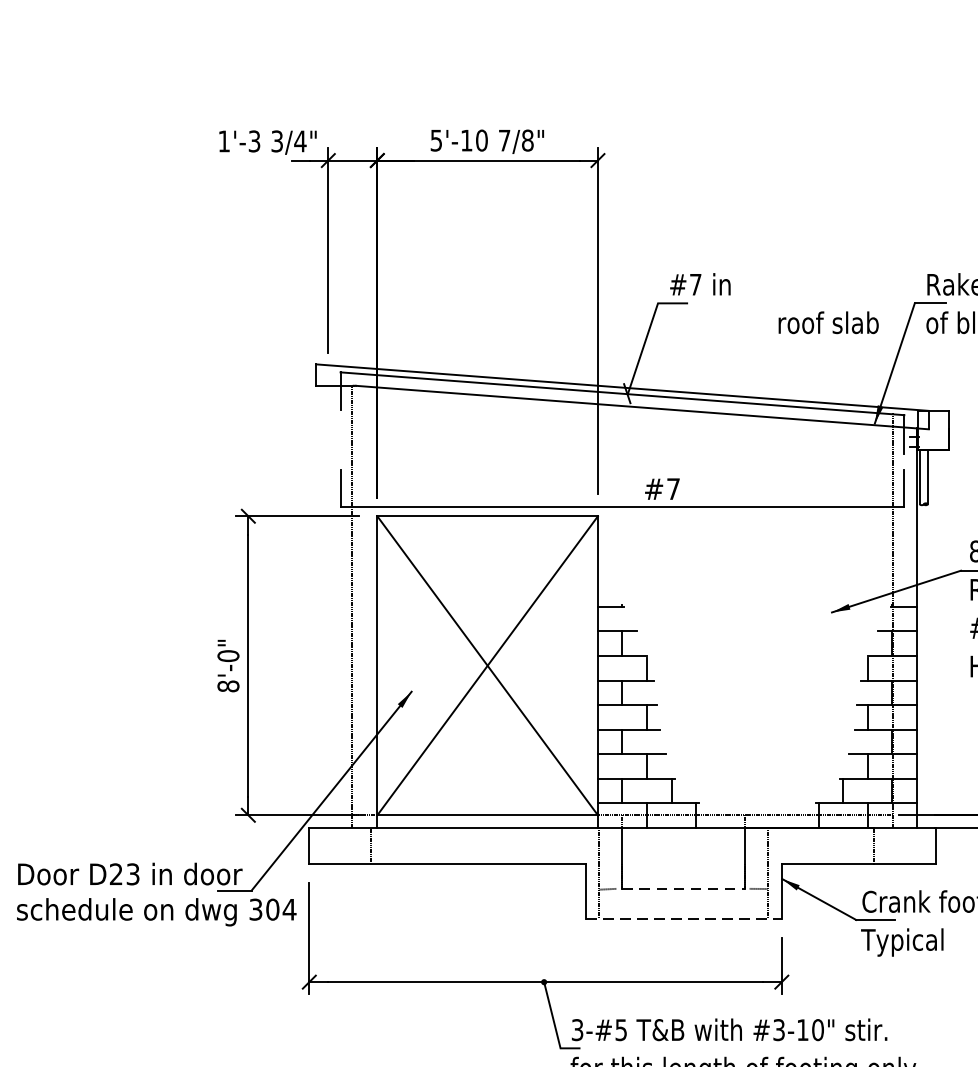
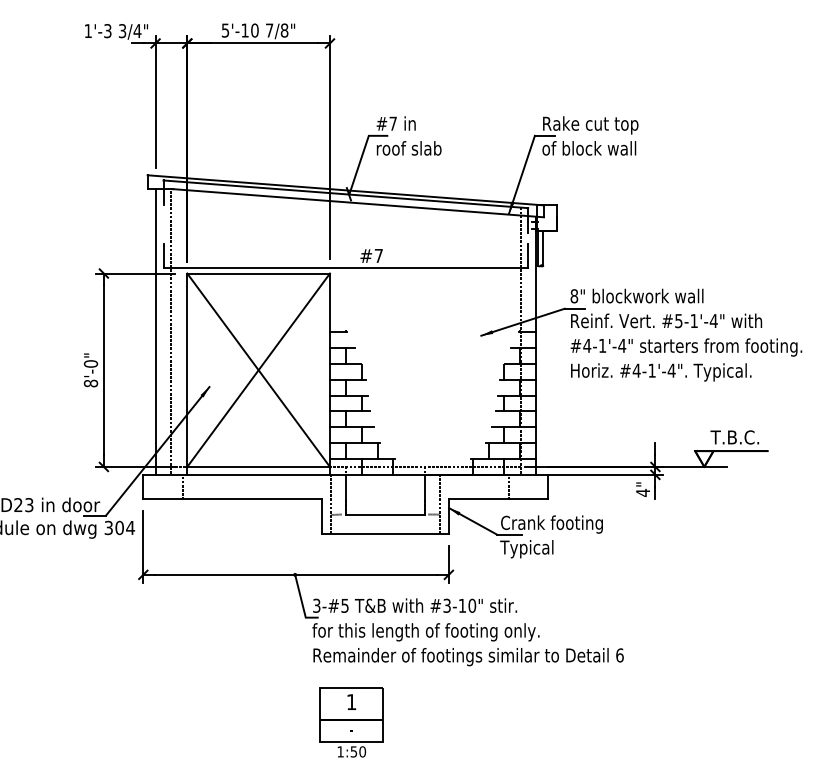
text: (827, 322) -> (408, 148), moved
line: (328, 605) -> (155, 331), added
line: (683, 888) -> (385, 514), dashed -> solid
line: (683, 919) -> (385, 534), dashed -> solid

